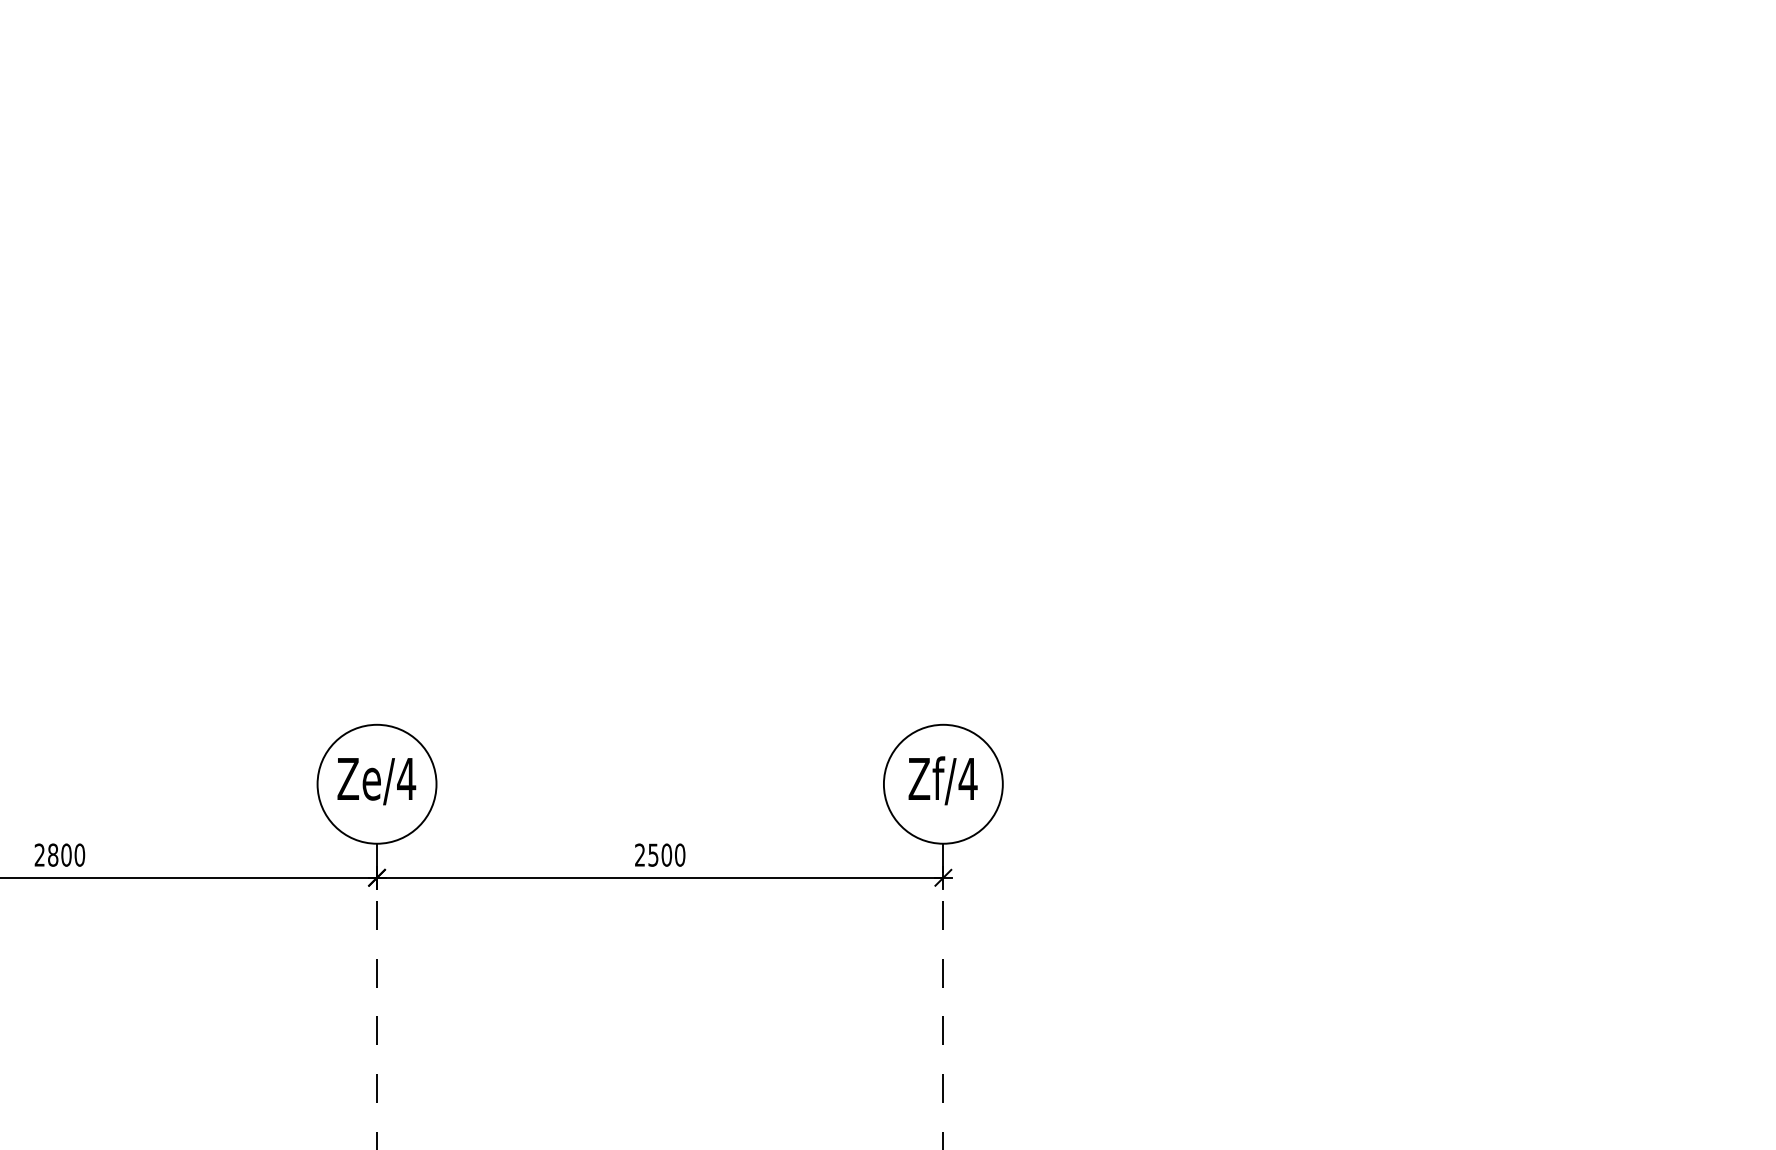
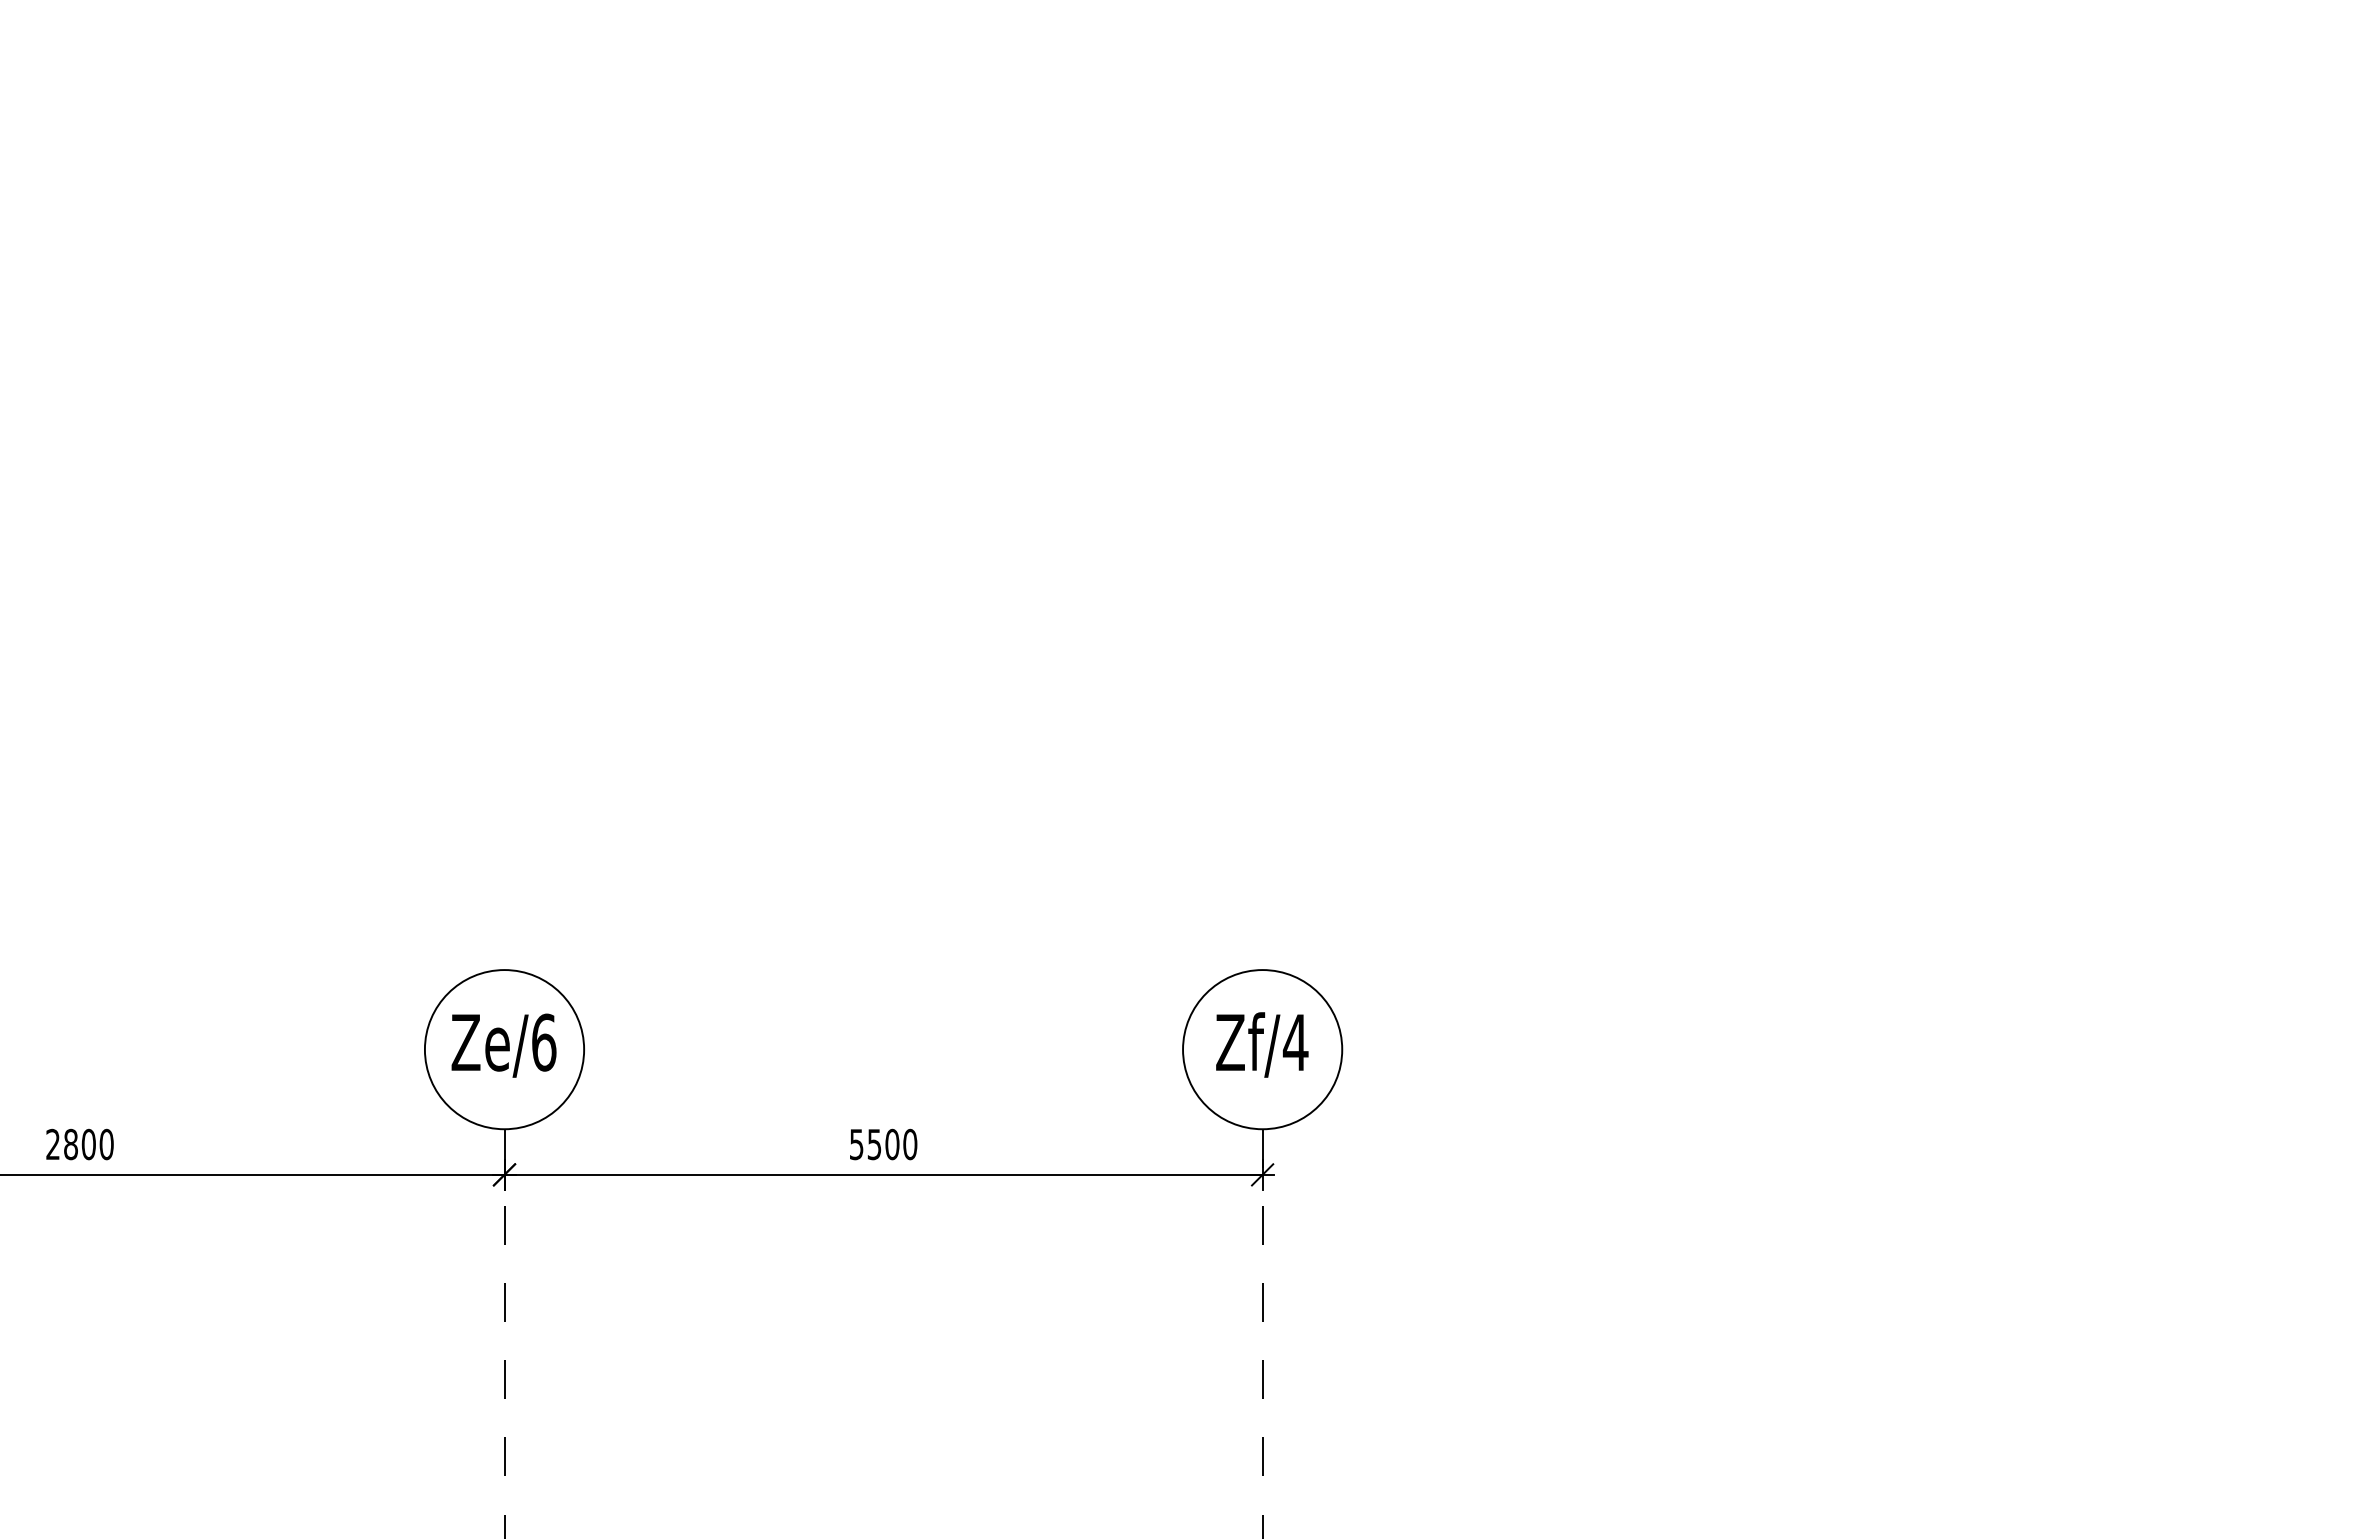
text: (406, 778) -> (543, 1041), Ze/4 -> Ze/6
text: (639, 854) -> (855, 1143), 2500 -> 5500

